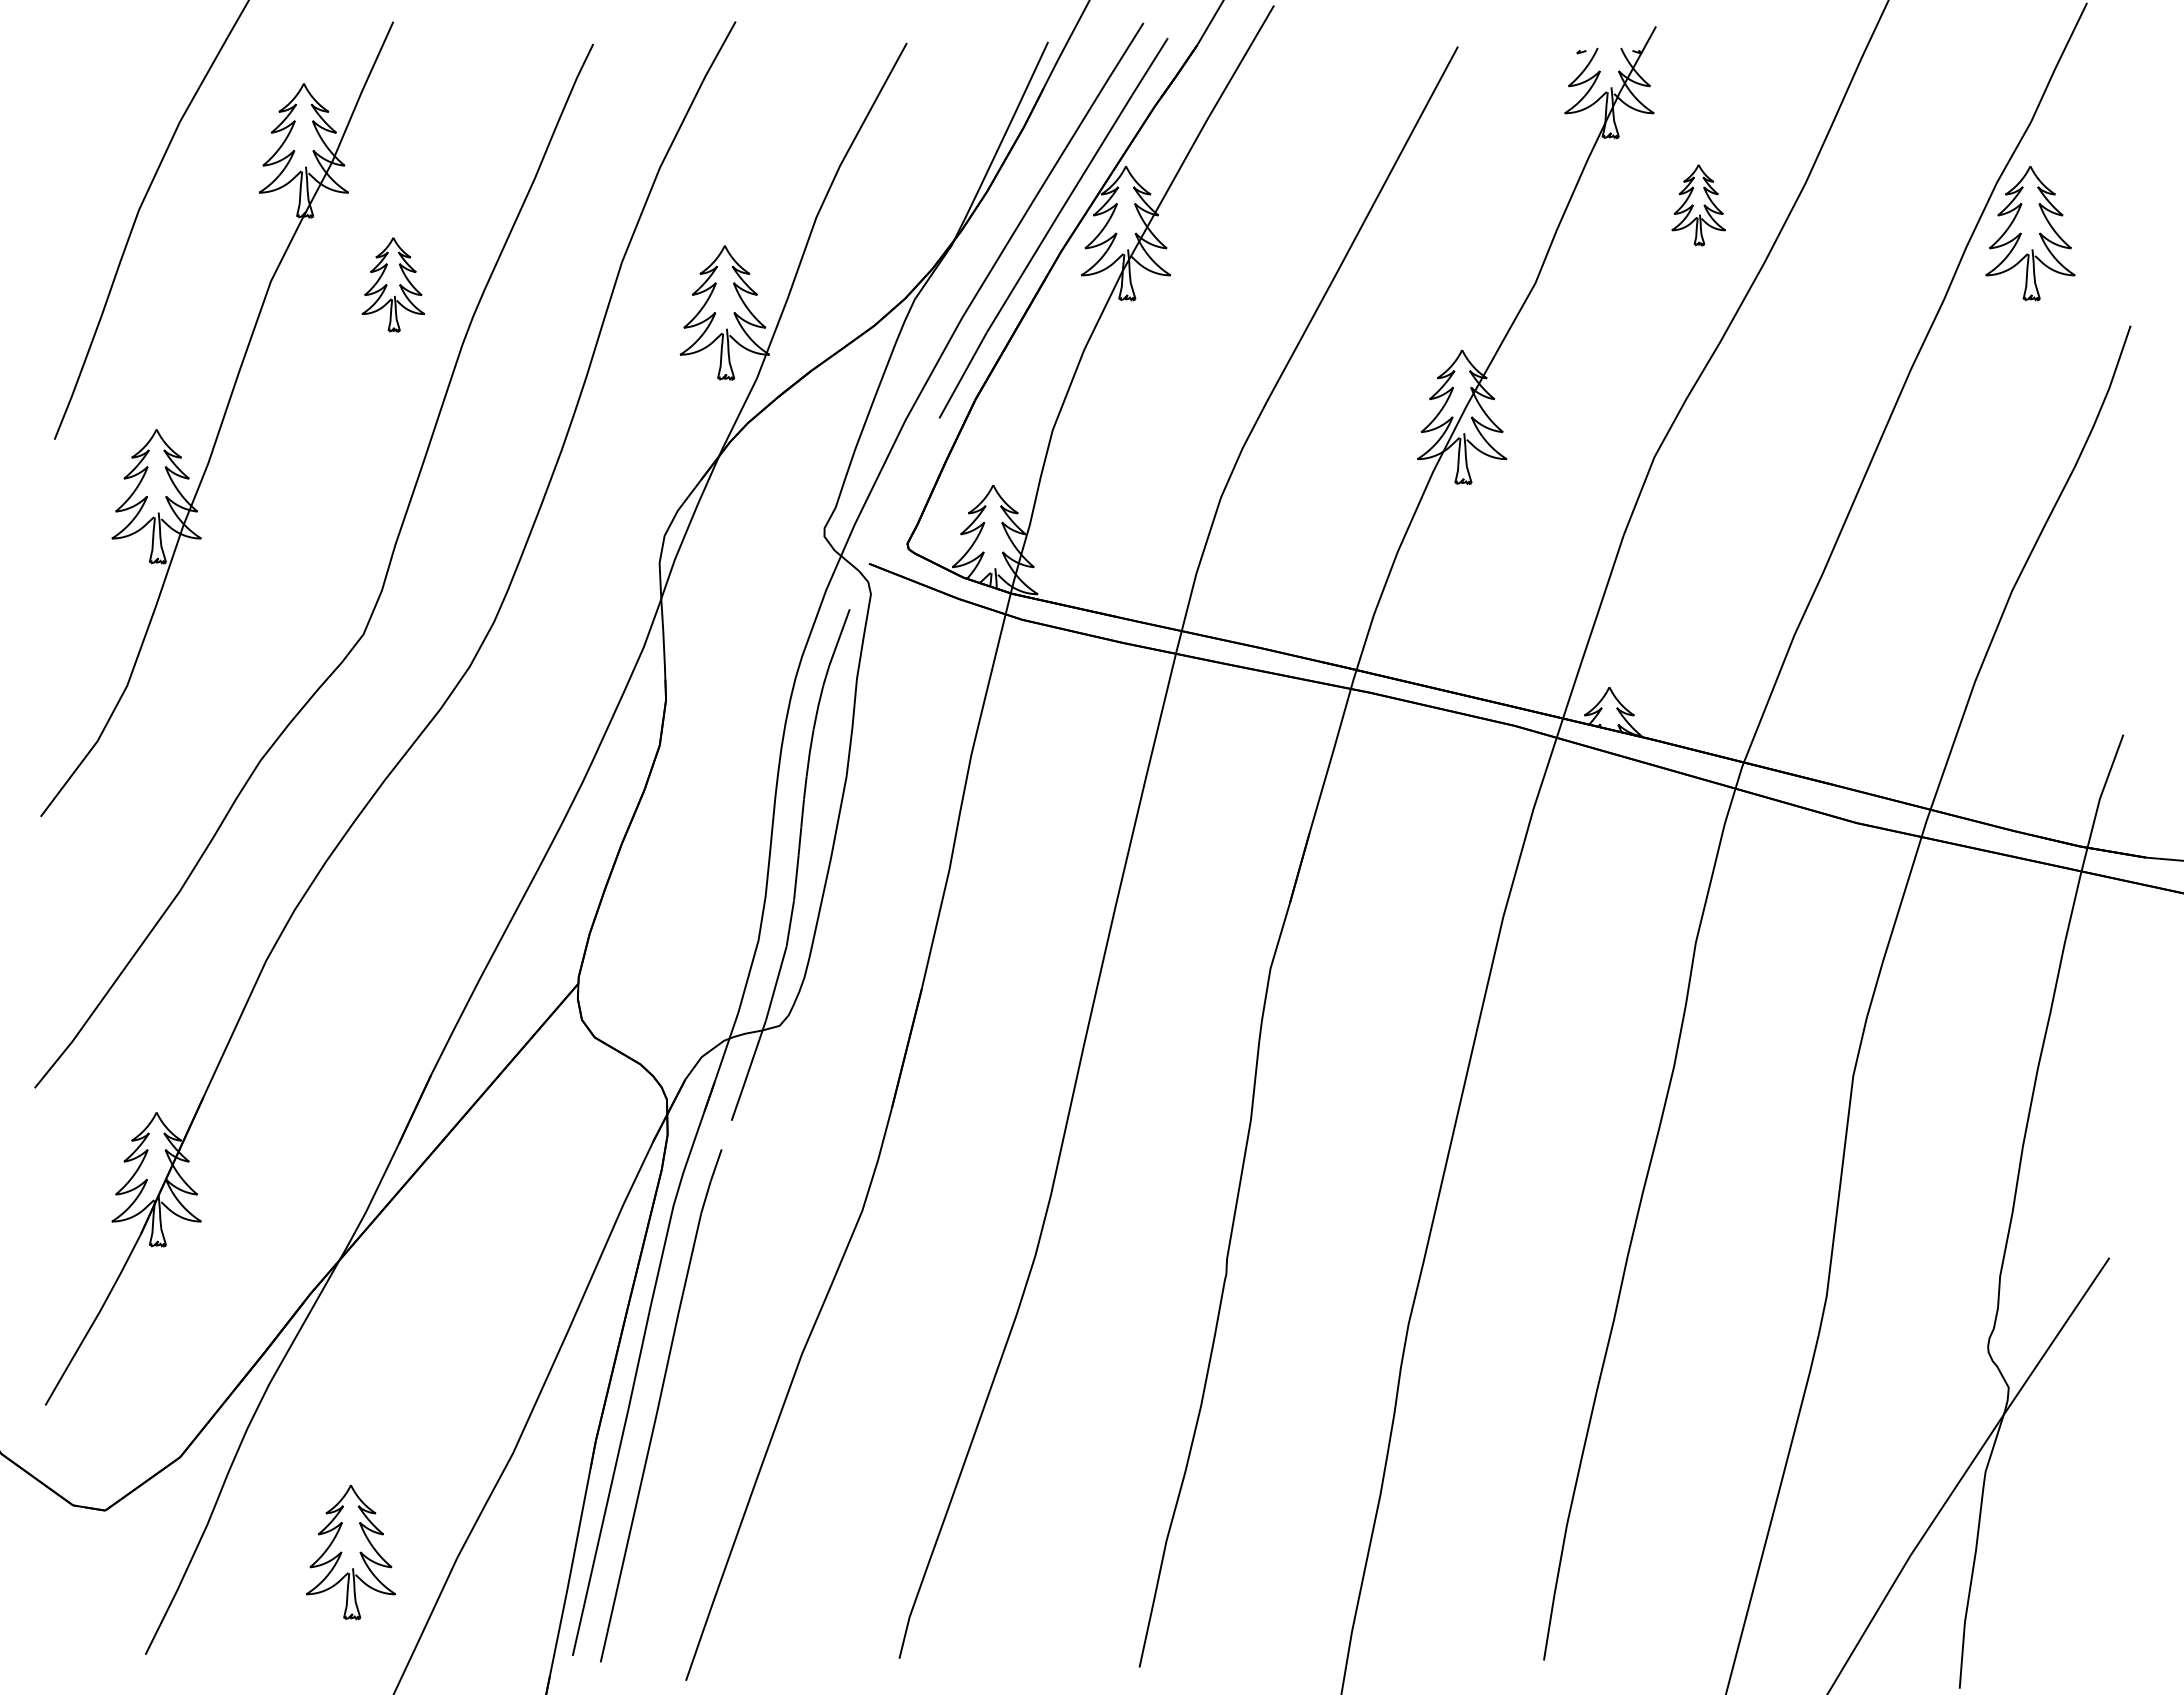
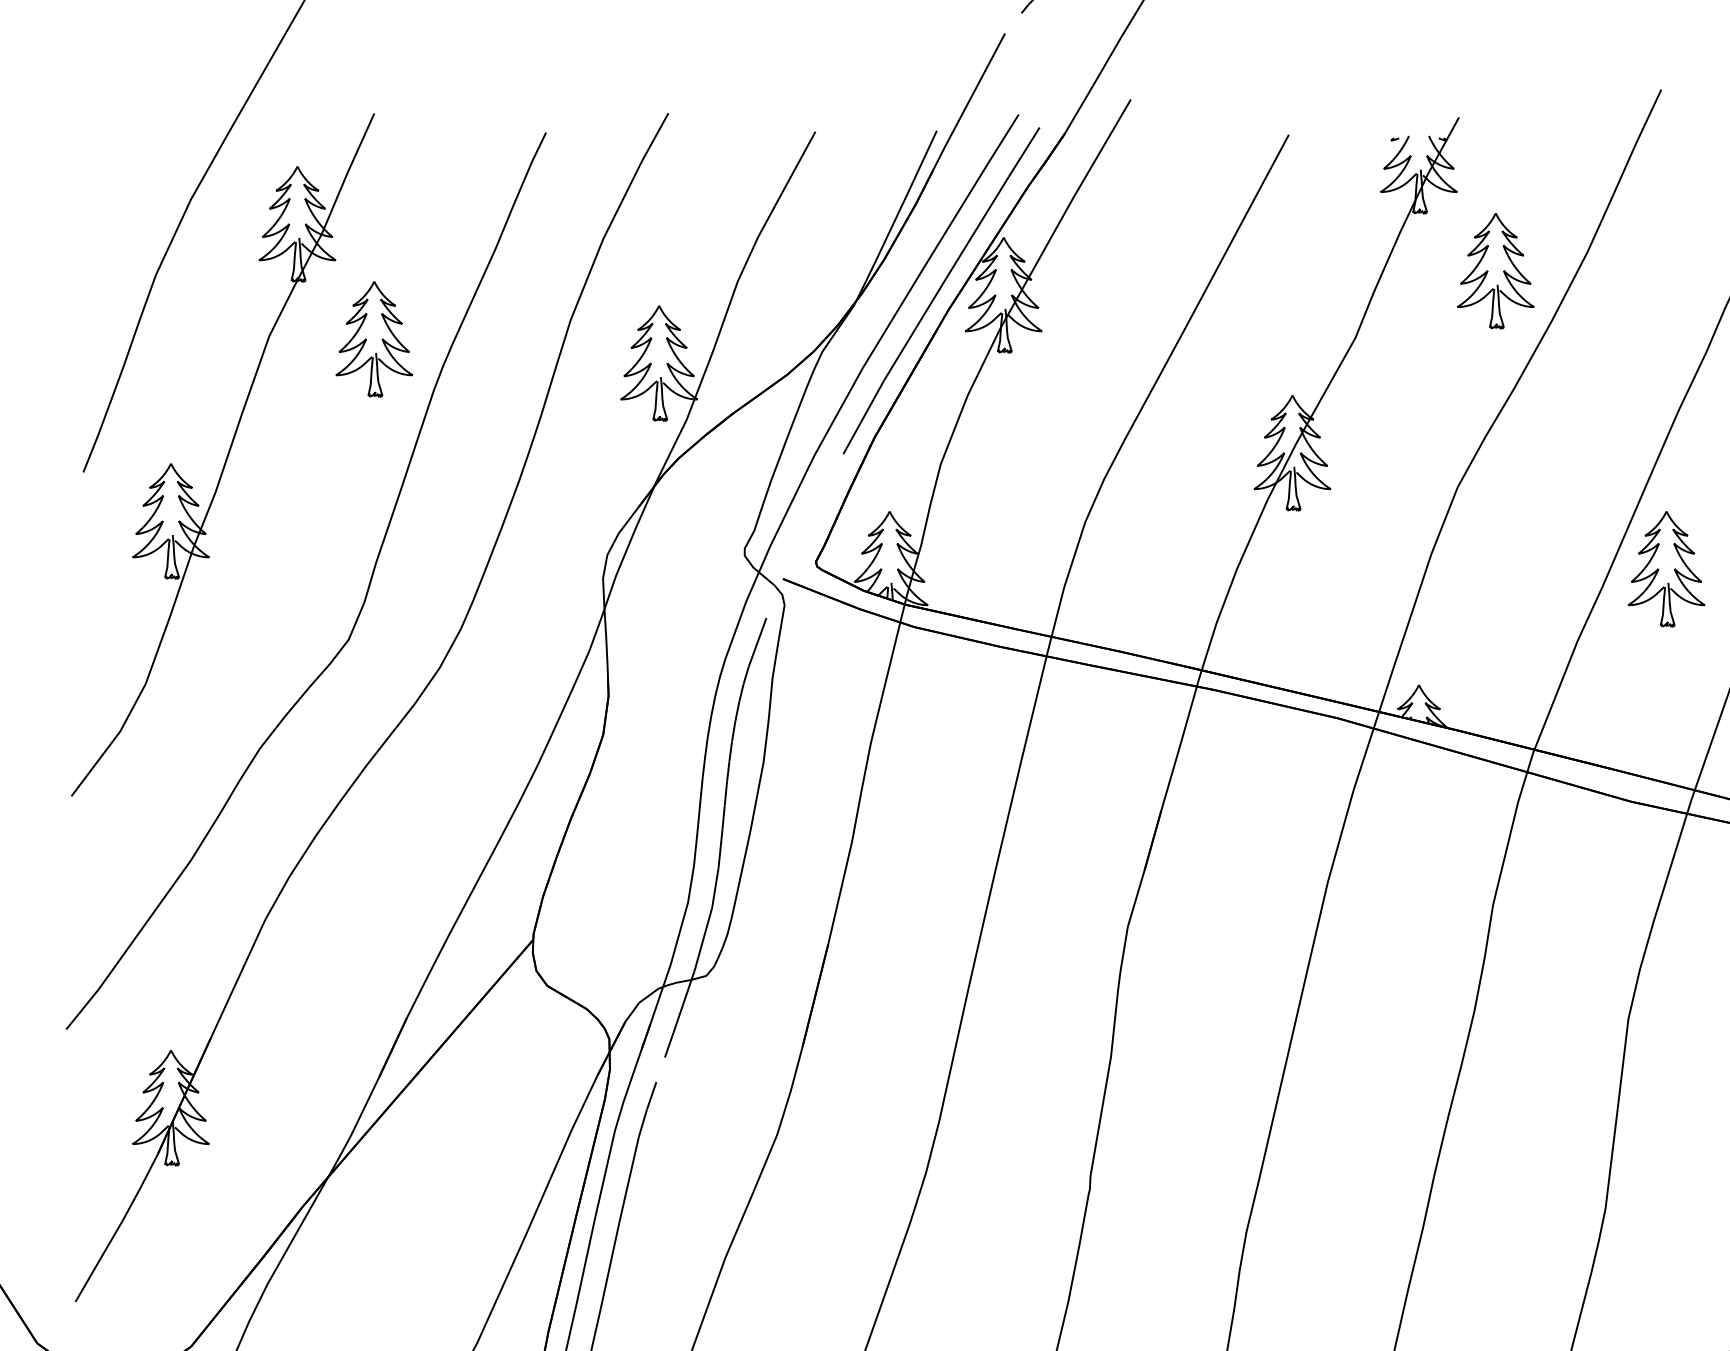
part: (1698, 204) -> (1495, 270), size x1.67
part: (393, 284) -> (374, 339), size x1.43
part: (1897, 552) -> (1666, 569), added

